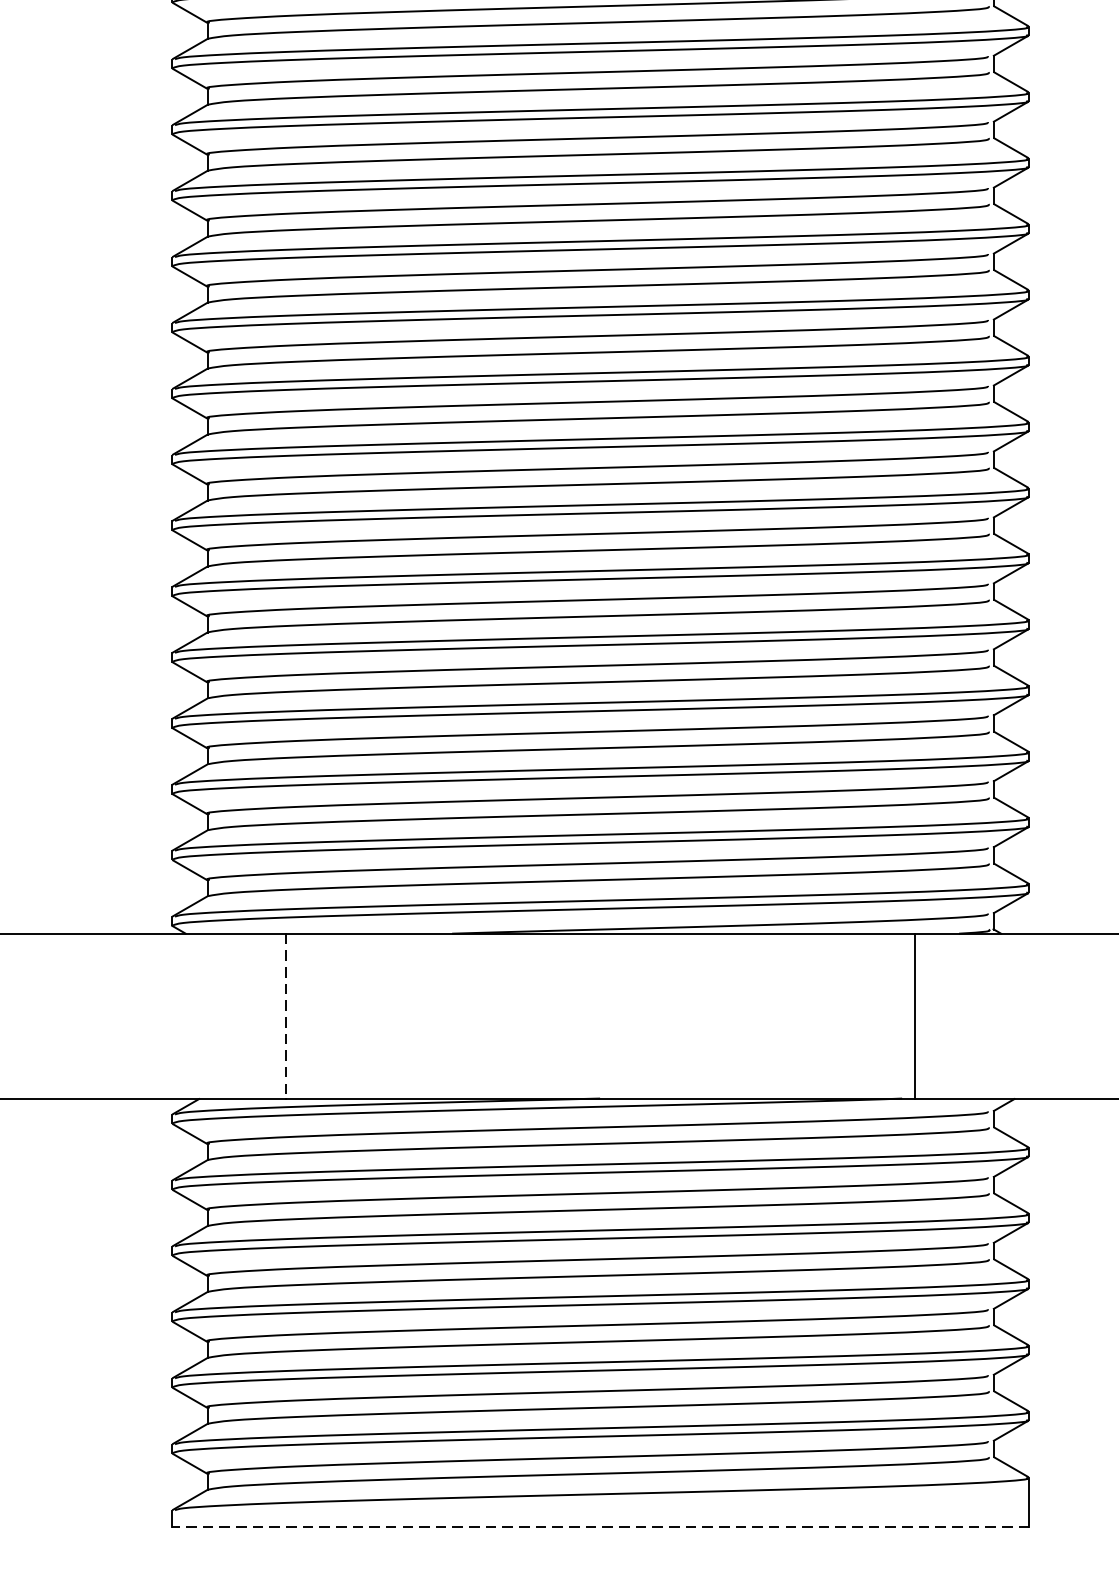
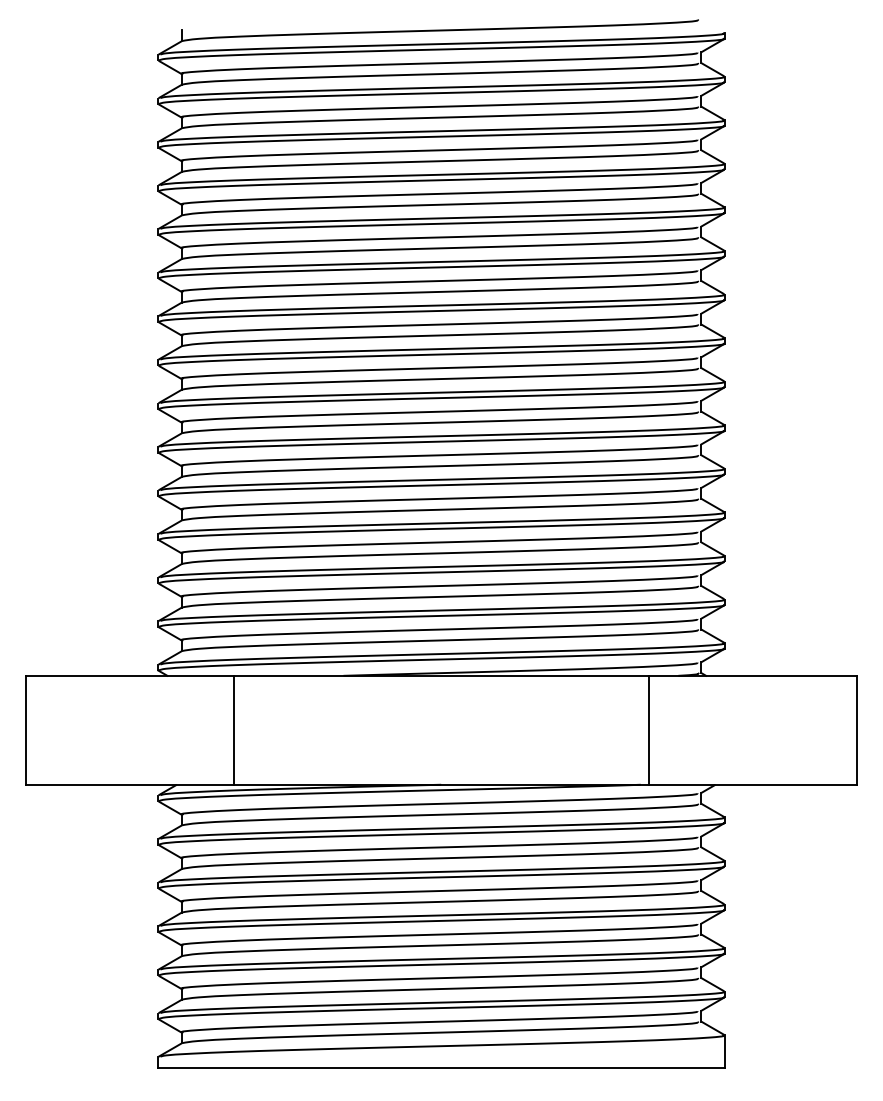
line: (285, 1016) -> (233, 730), dashed -> solid
line: (599, 1526) -> (440, 1067), dashed -> solid

